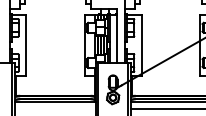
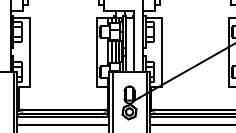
line: (55, 108) -> (63, 124), added

